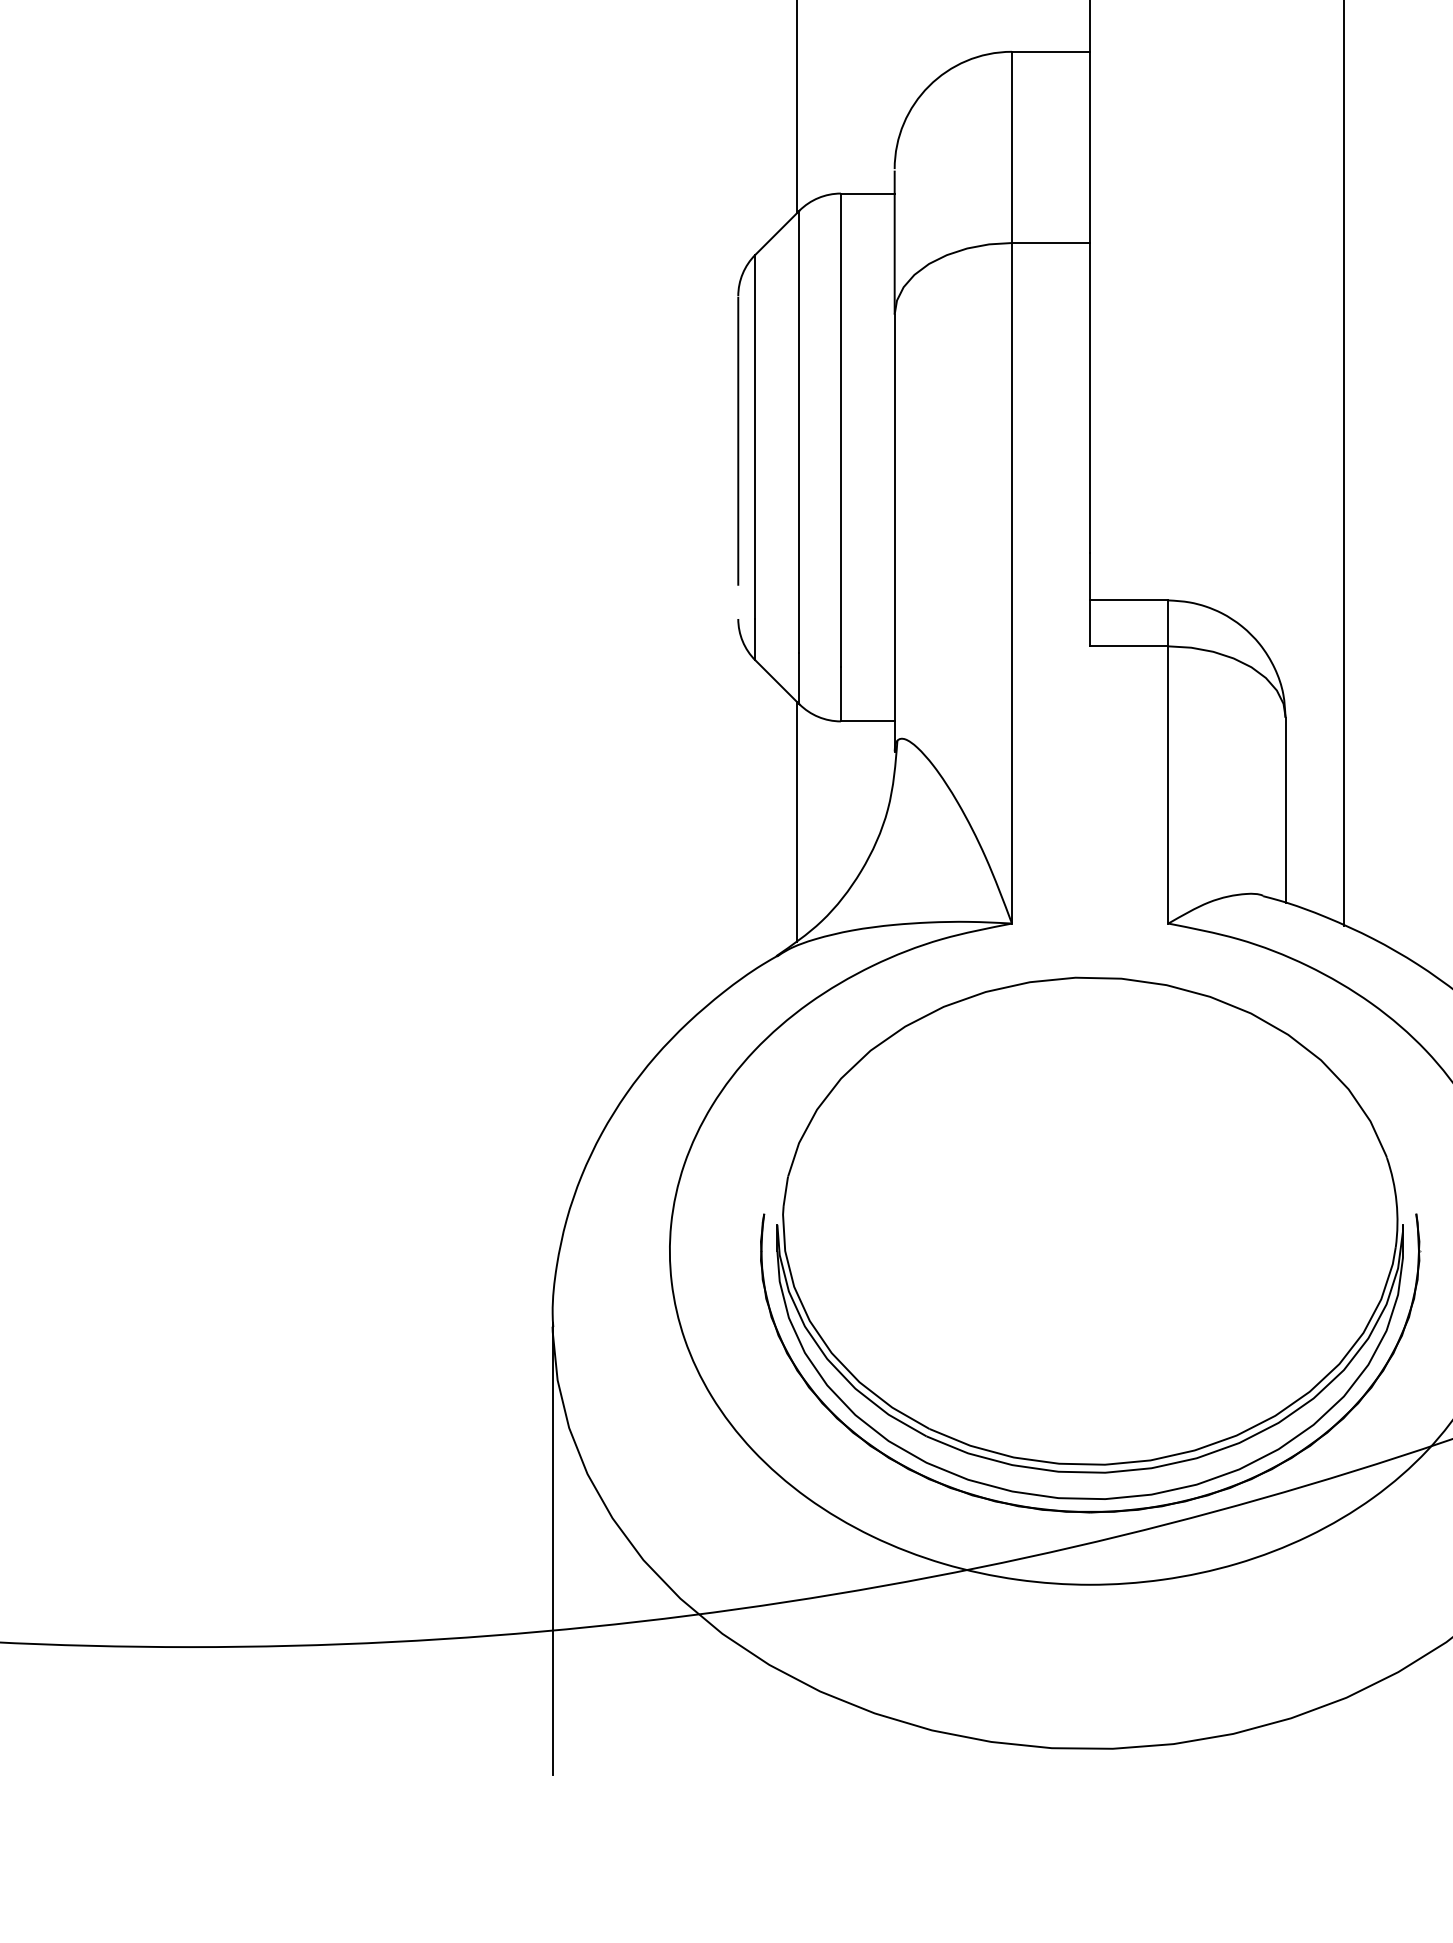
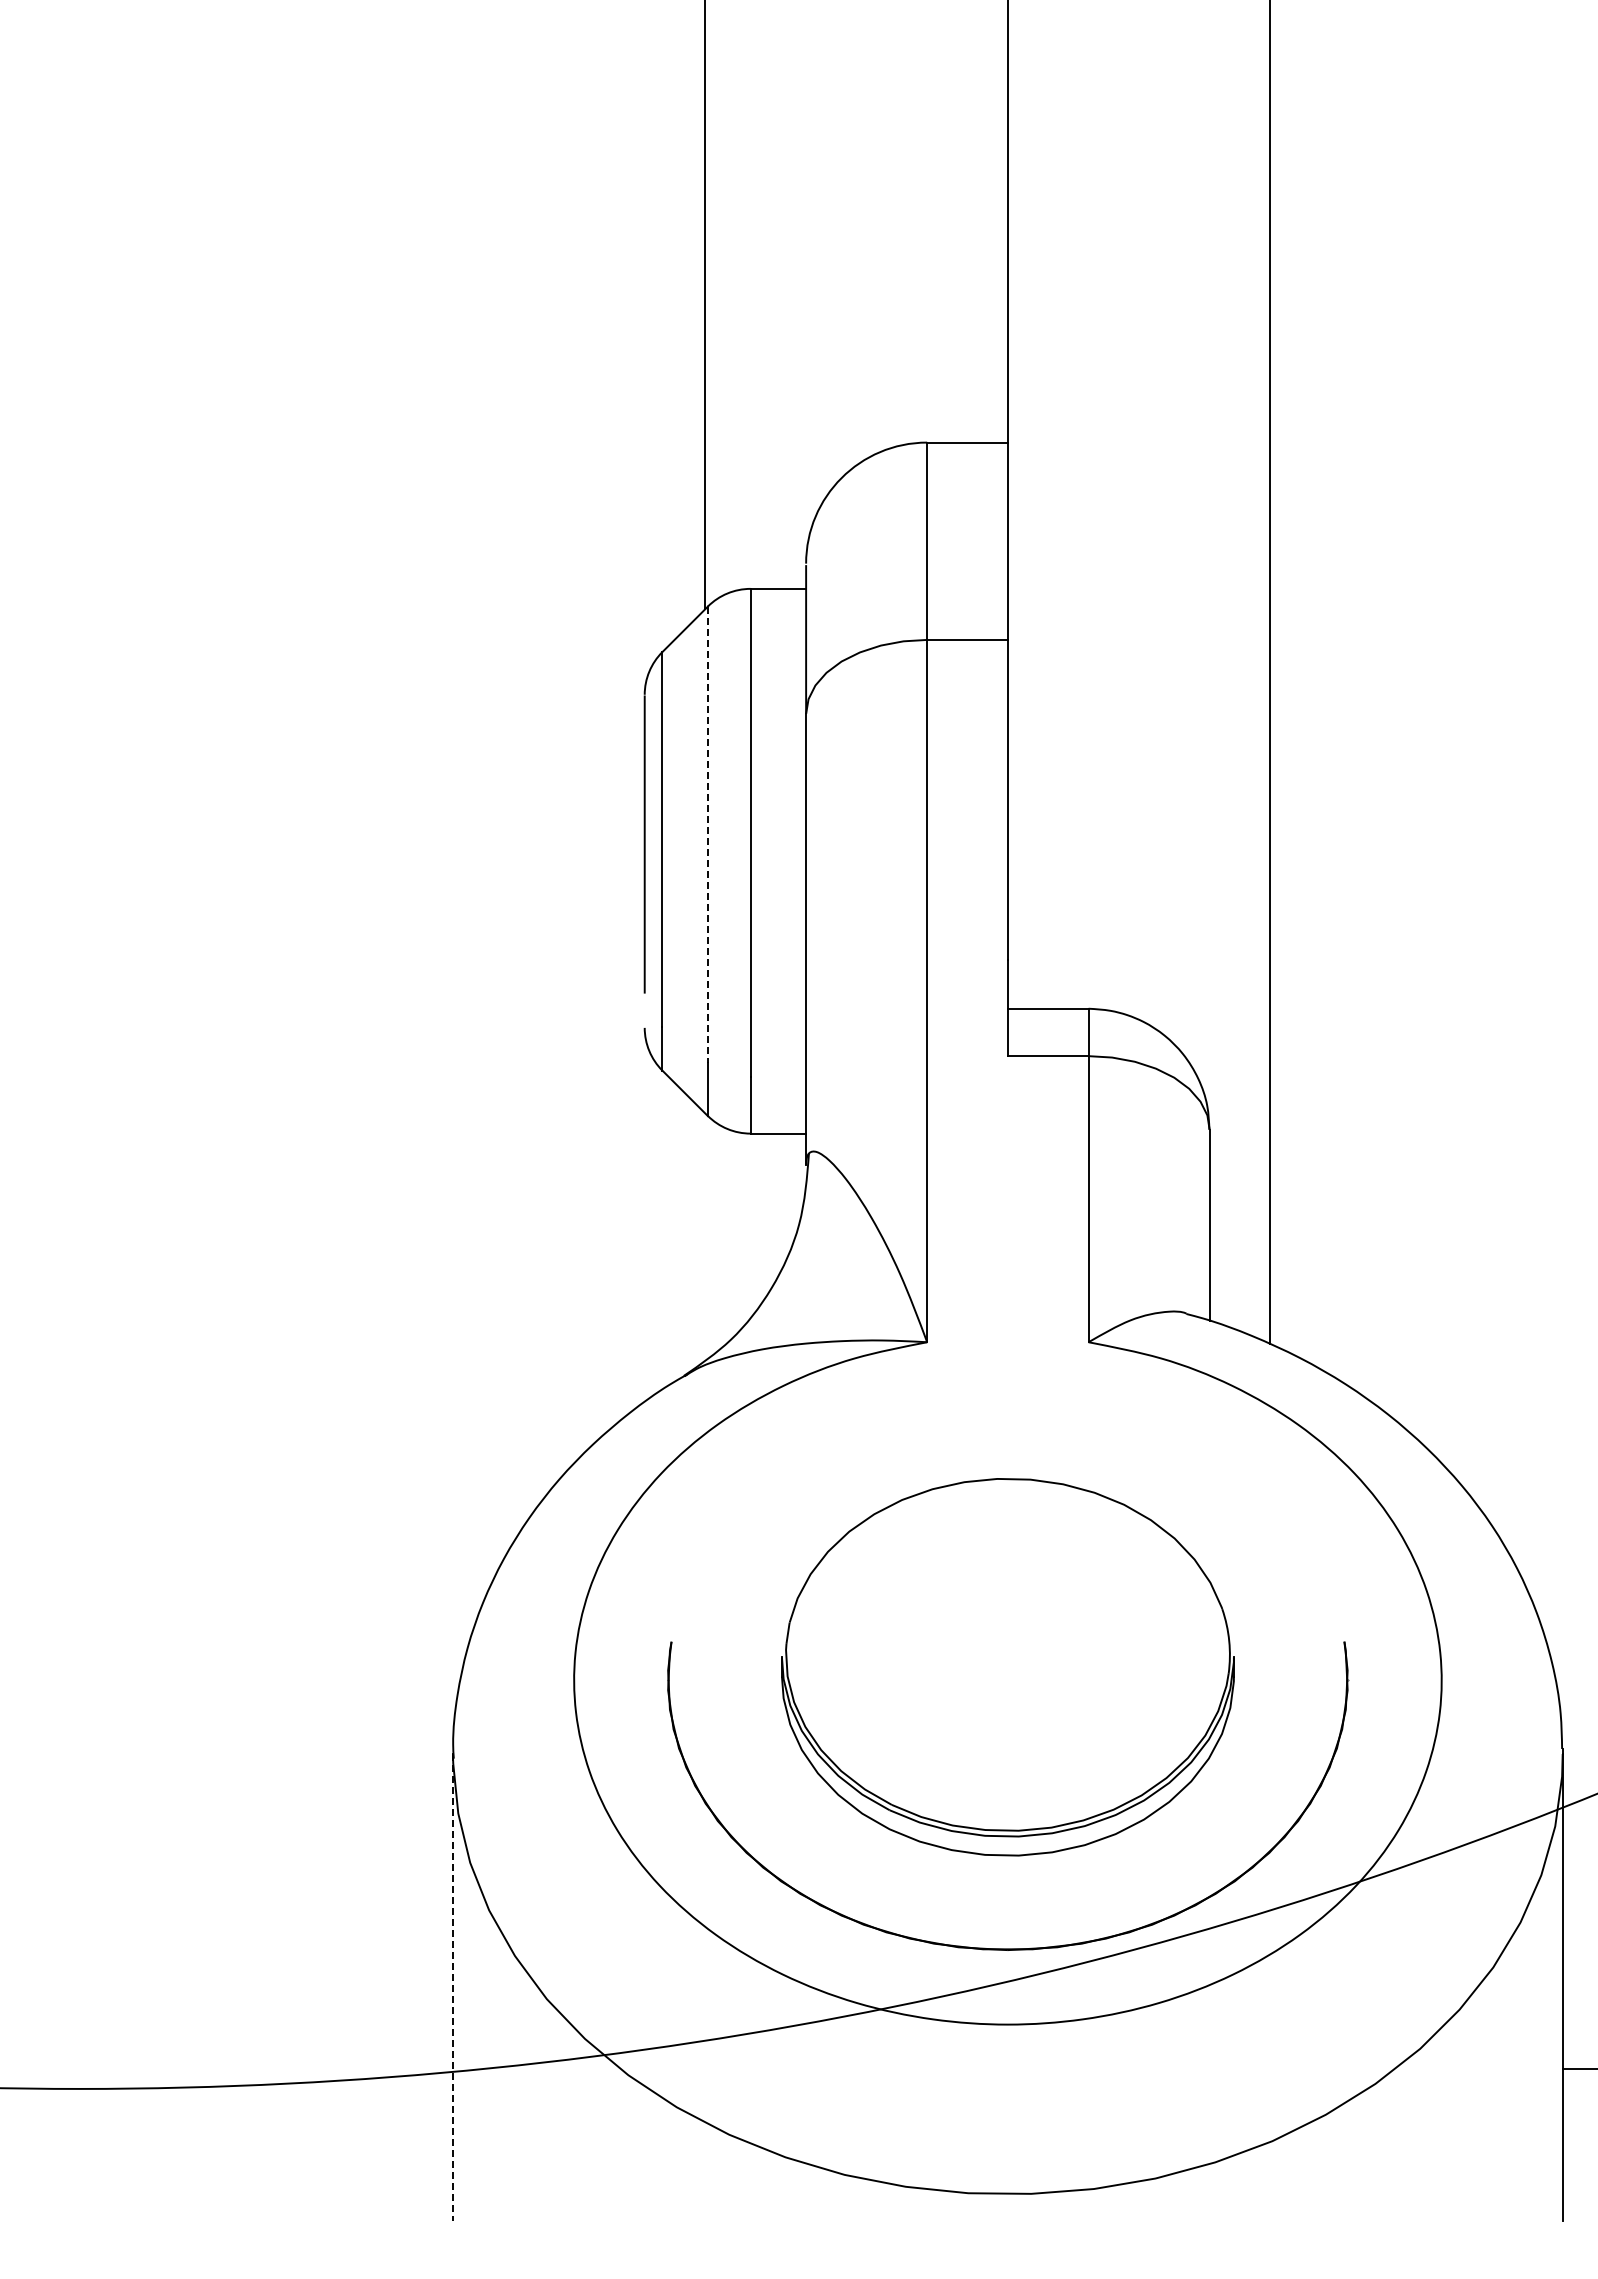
line: (799, 432) -> (707, 835), solid -> dashed
line: (797, 822) -> (705, 1237), removed
part: (1089, 1238) -> (1007, 1667), size x0.7
line: (552, 1548) -> (453, 1987), solid -> dashed

